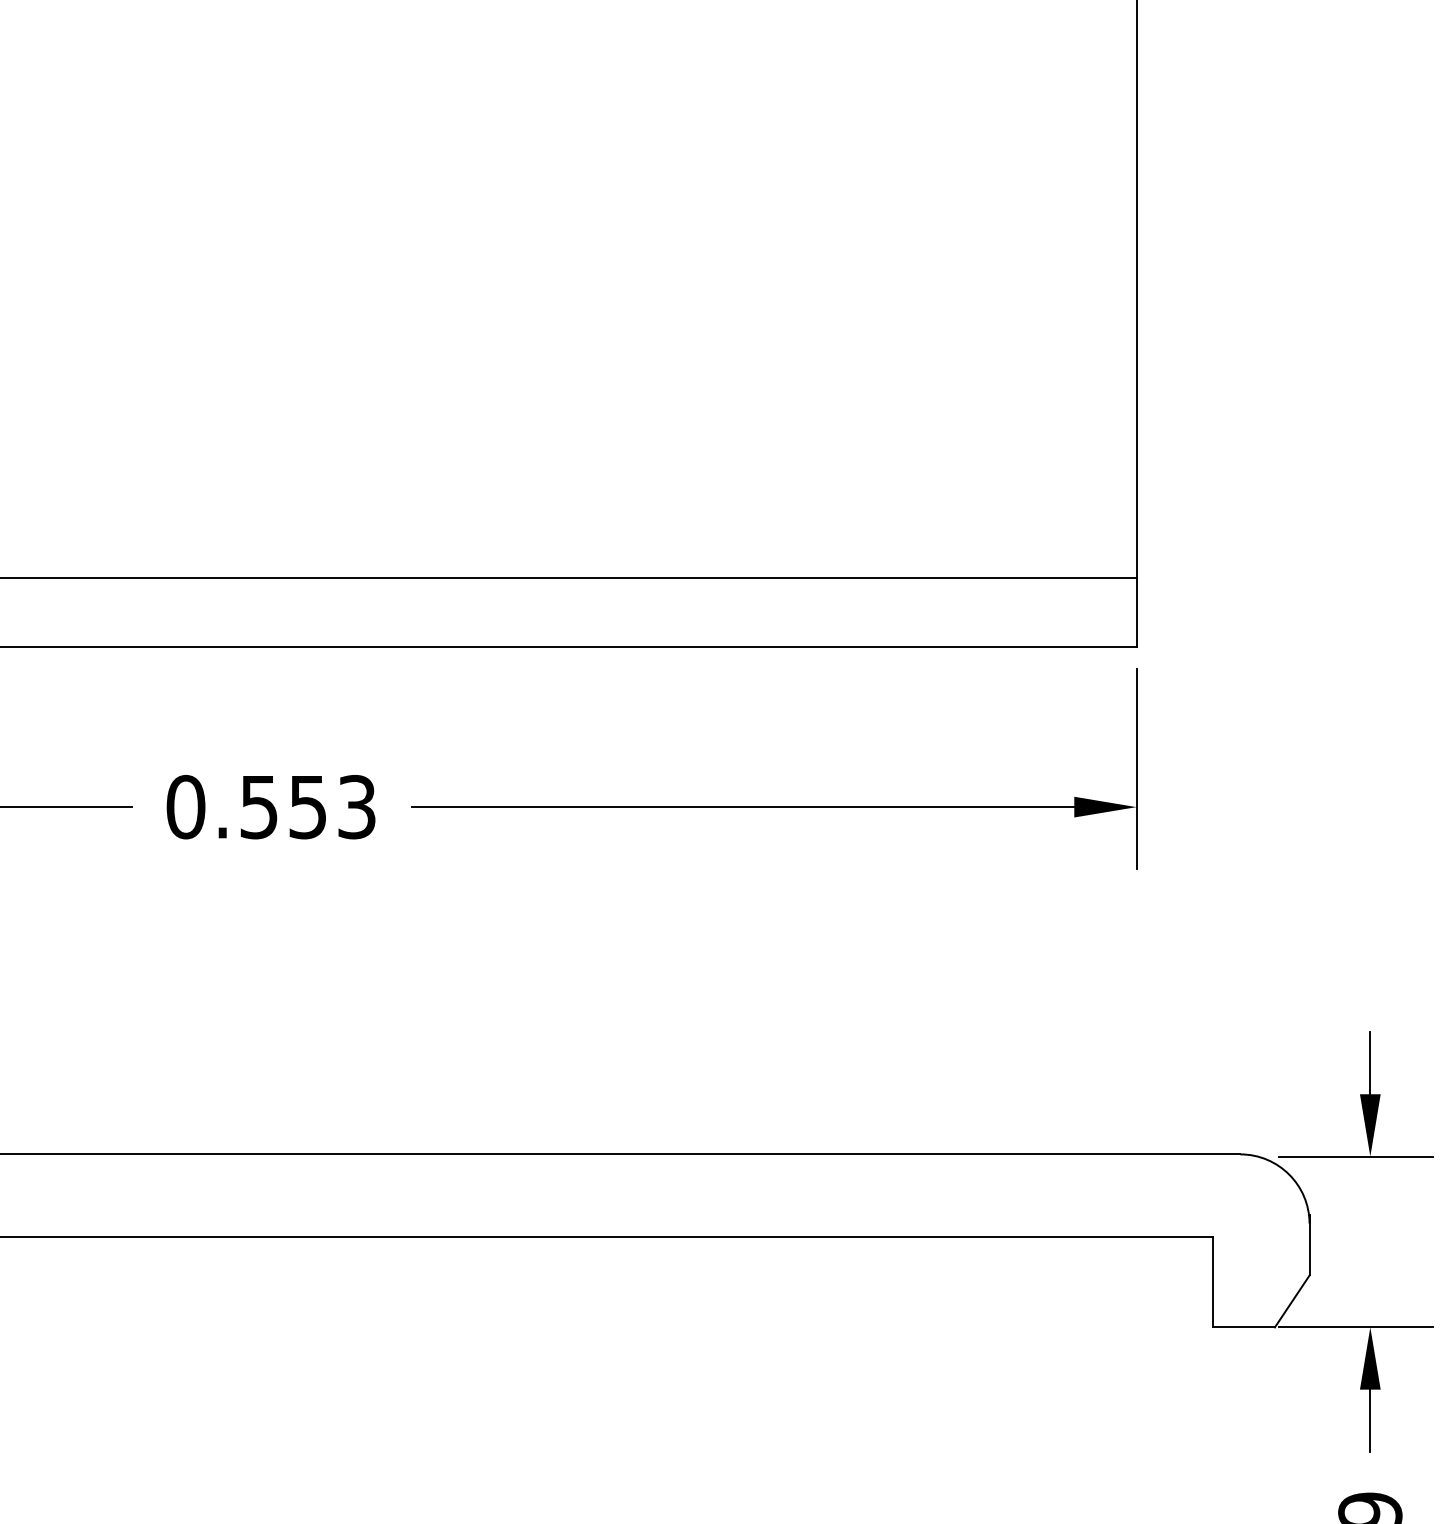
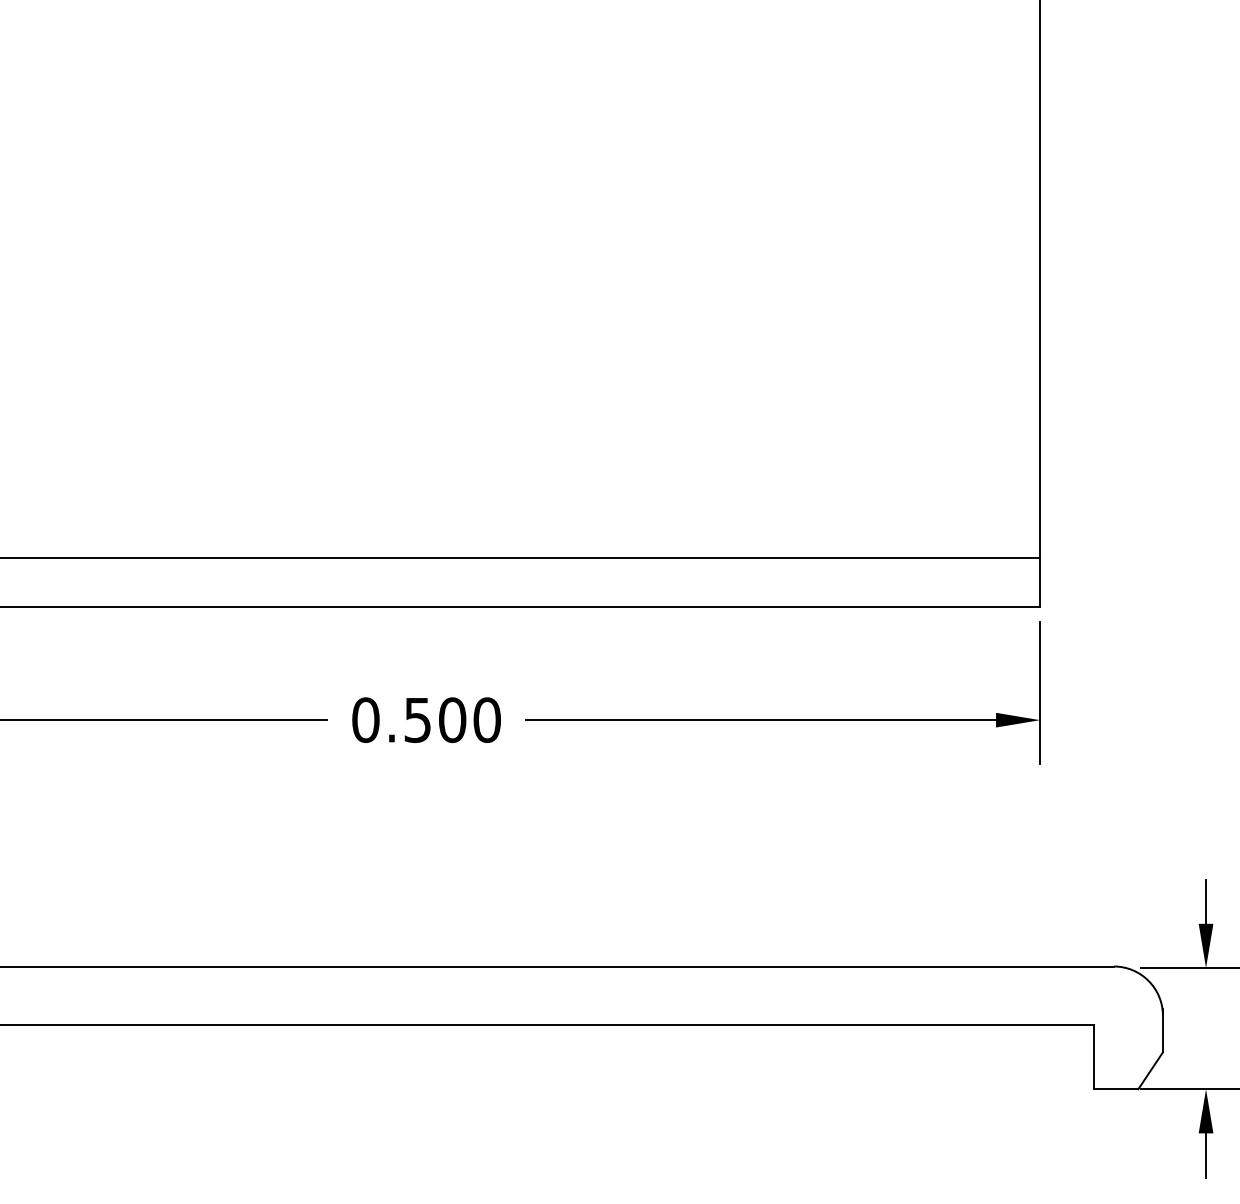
text: (332, 807) -> (469, 720), 0.553 -> 0.500

